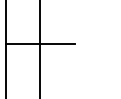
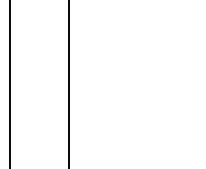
line: (40, 44) -> (68, 75), removed

